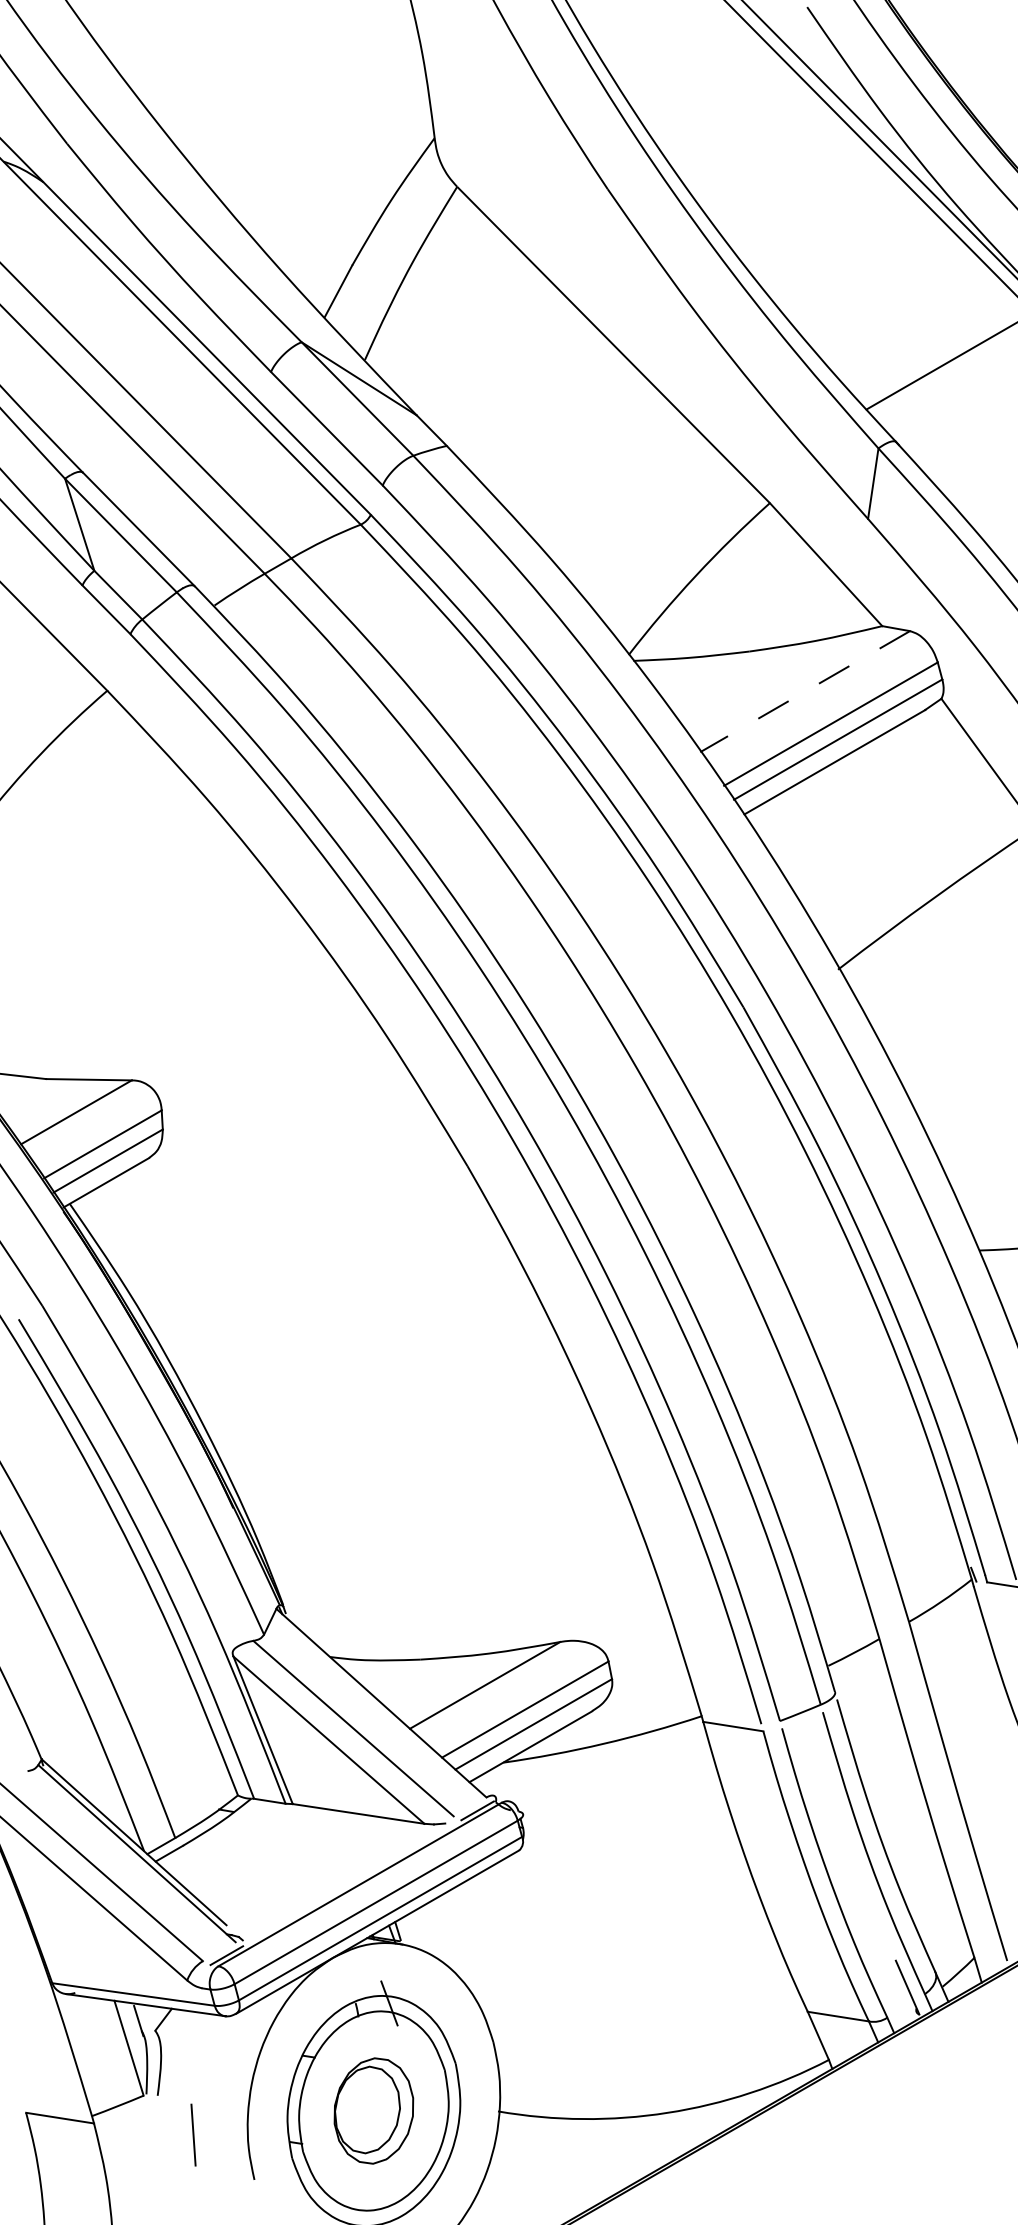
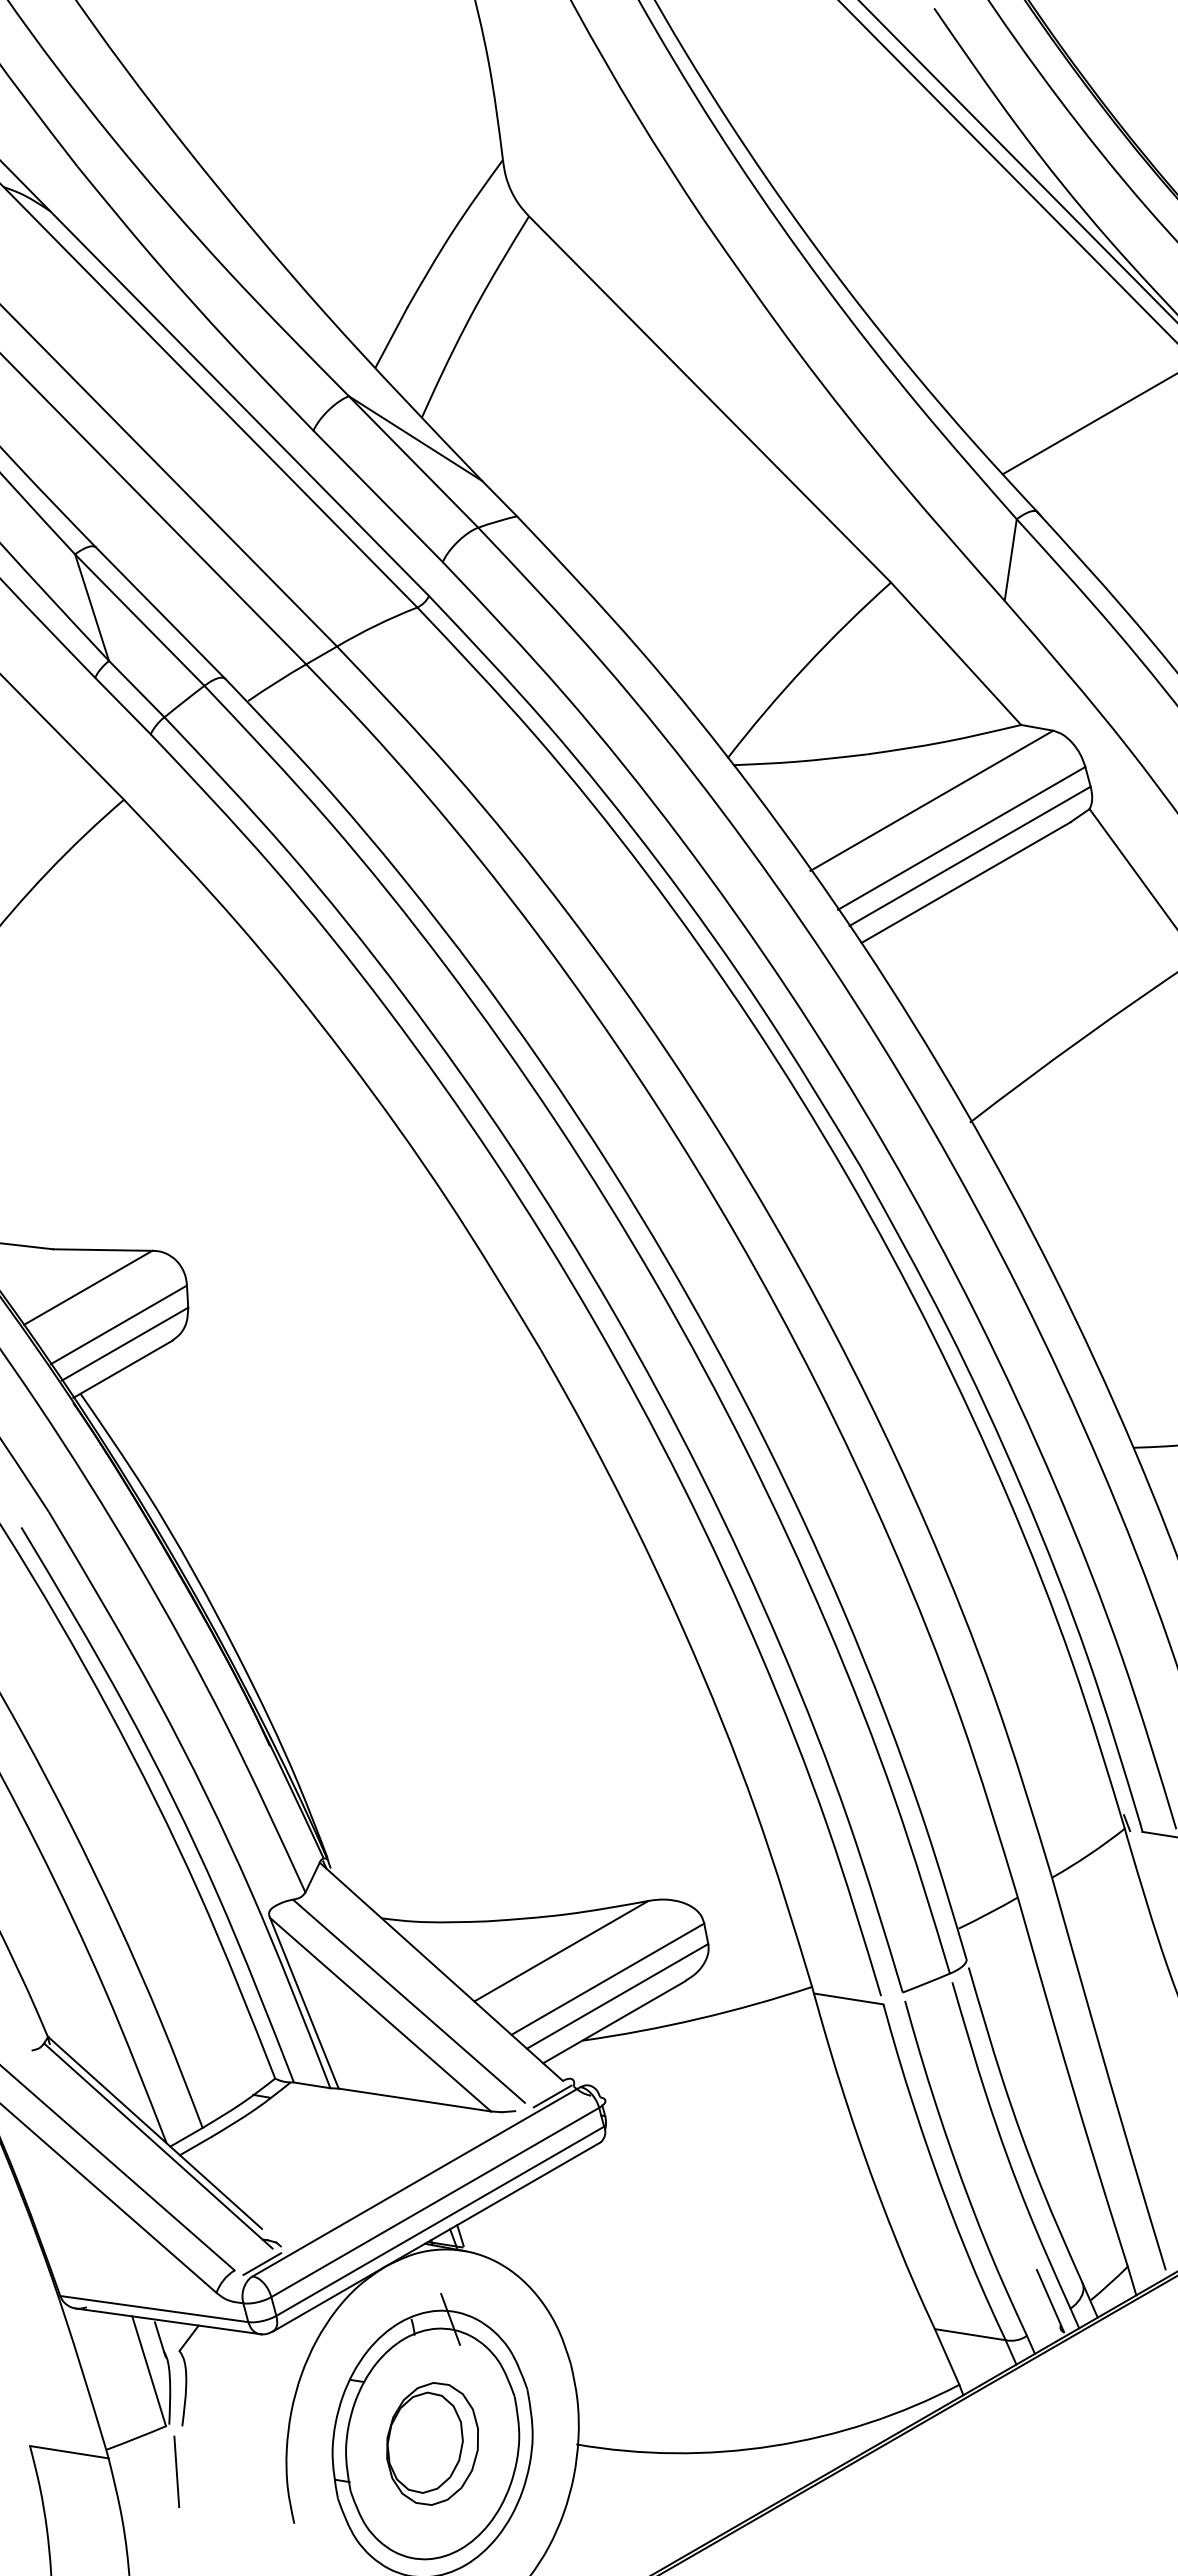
line: (804, 692) -> (931, 801), dashed -> solid
line: (193, 2134) -> (176, 2471), moved

